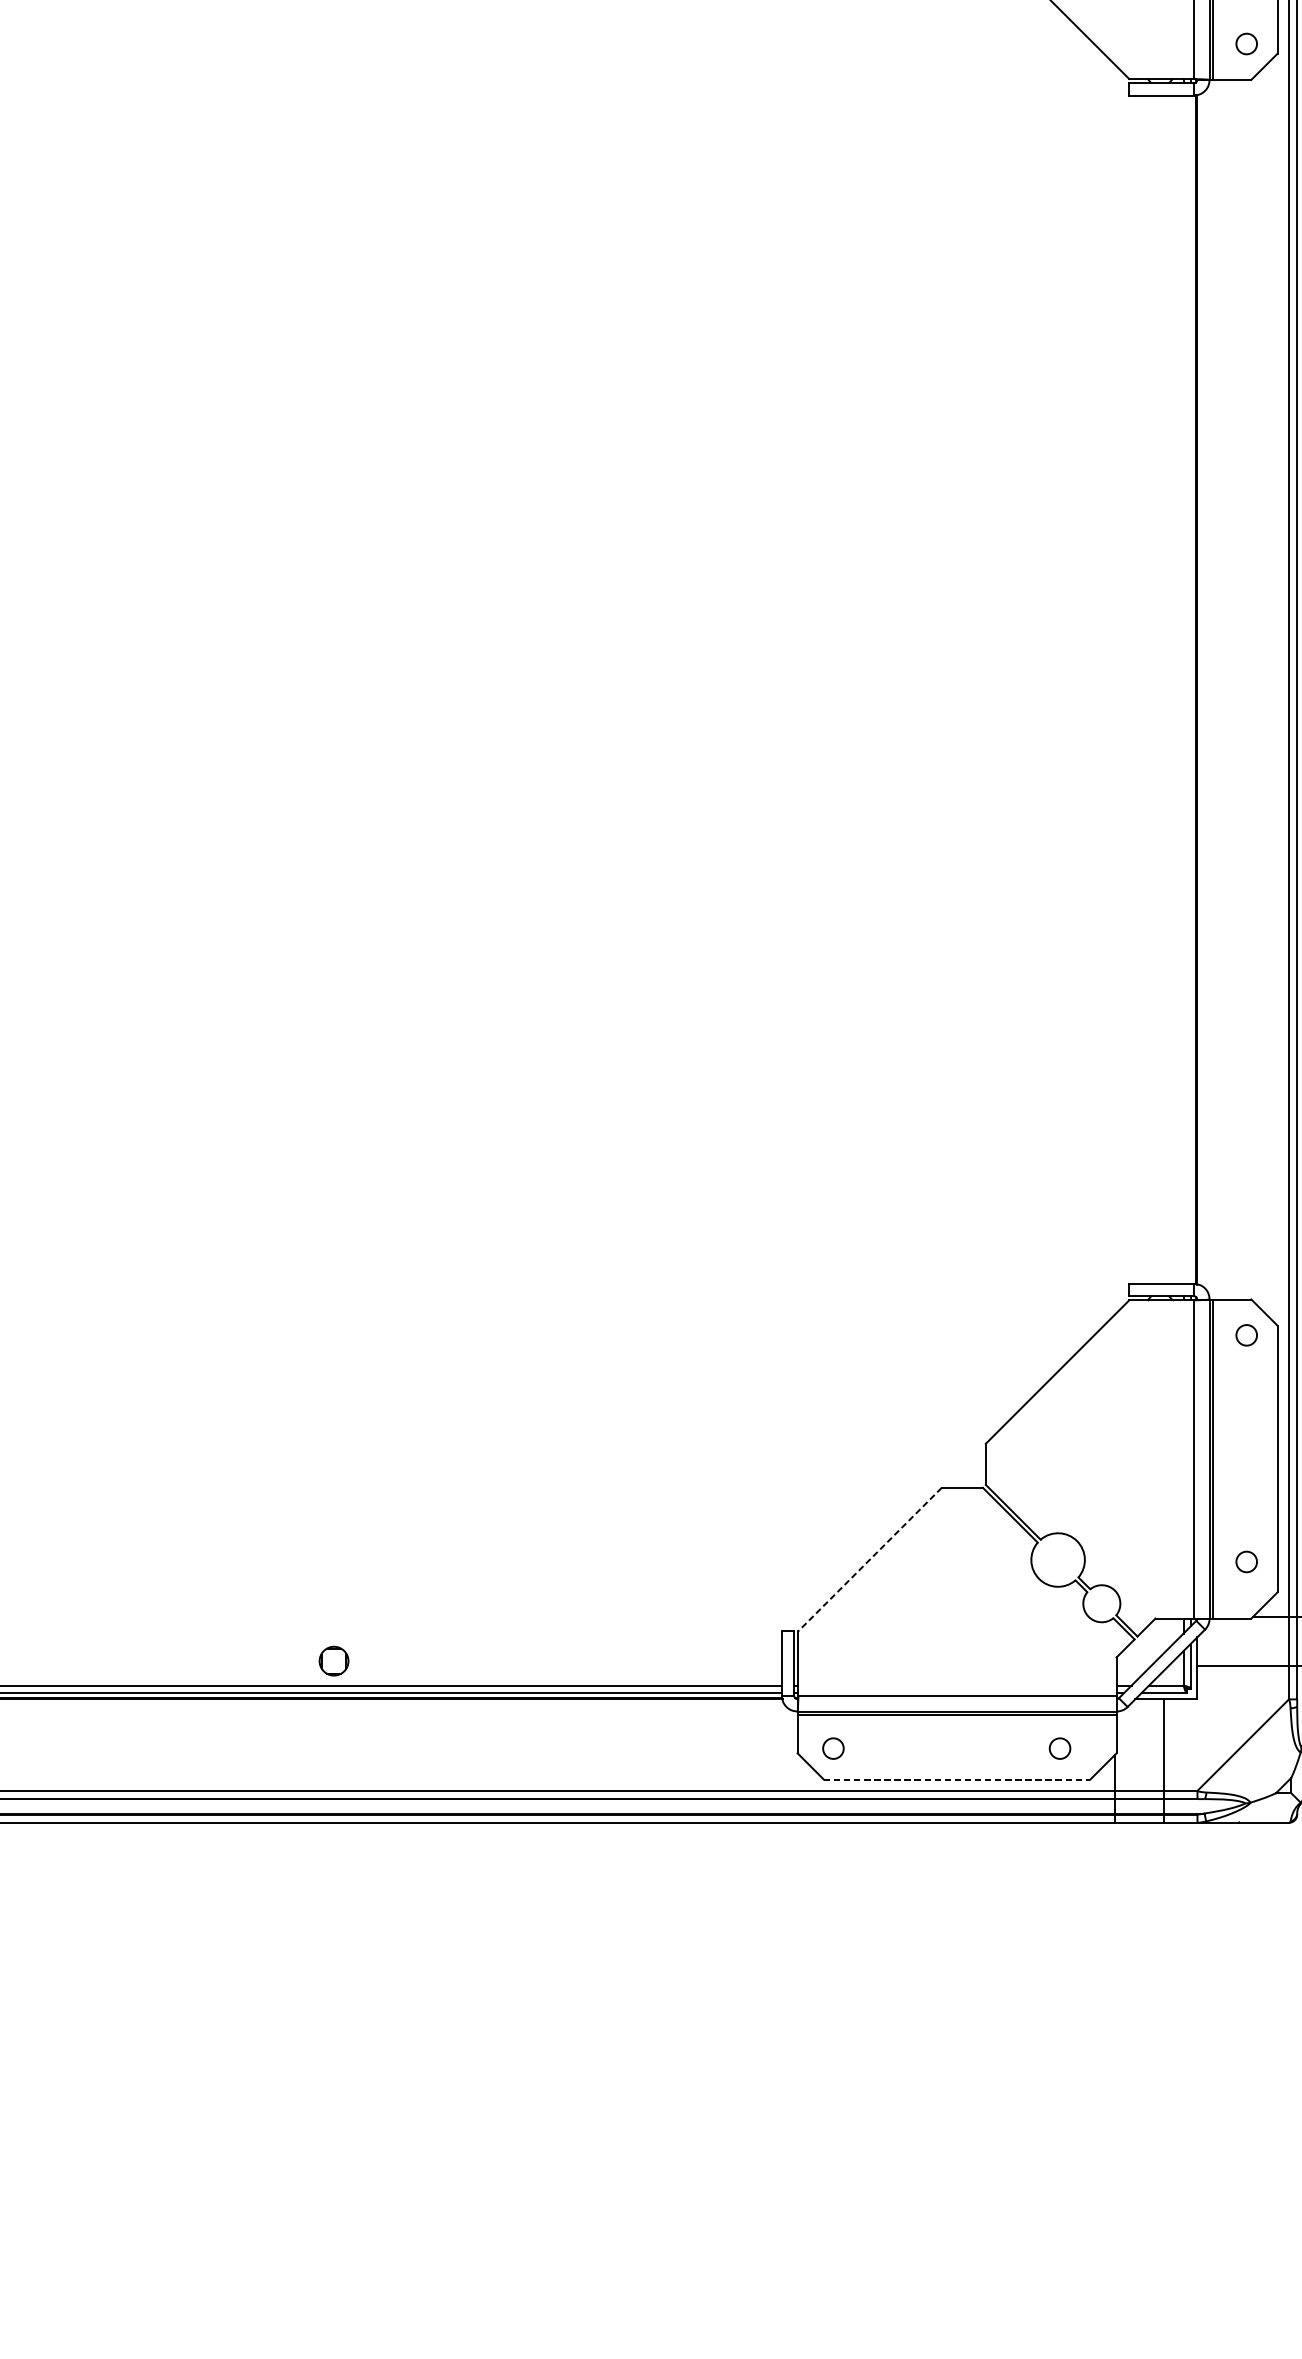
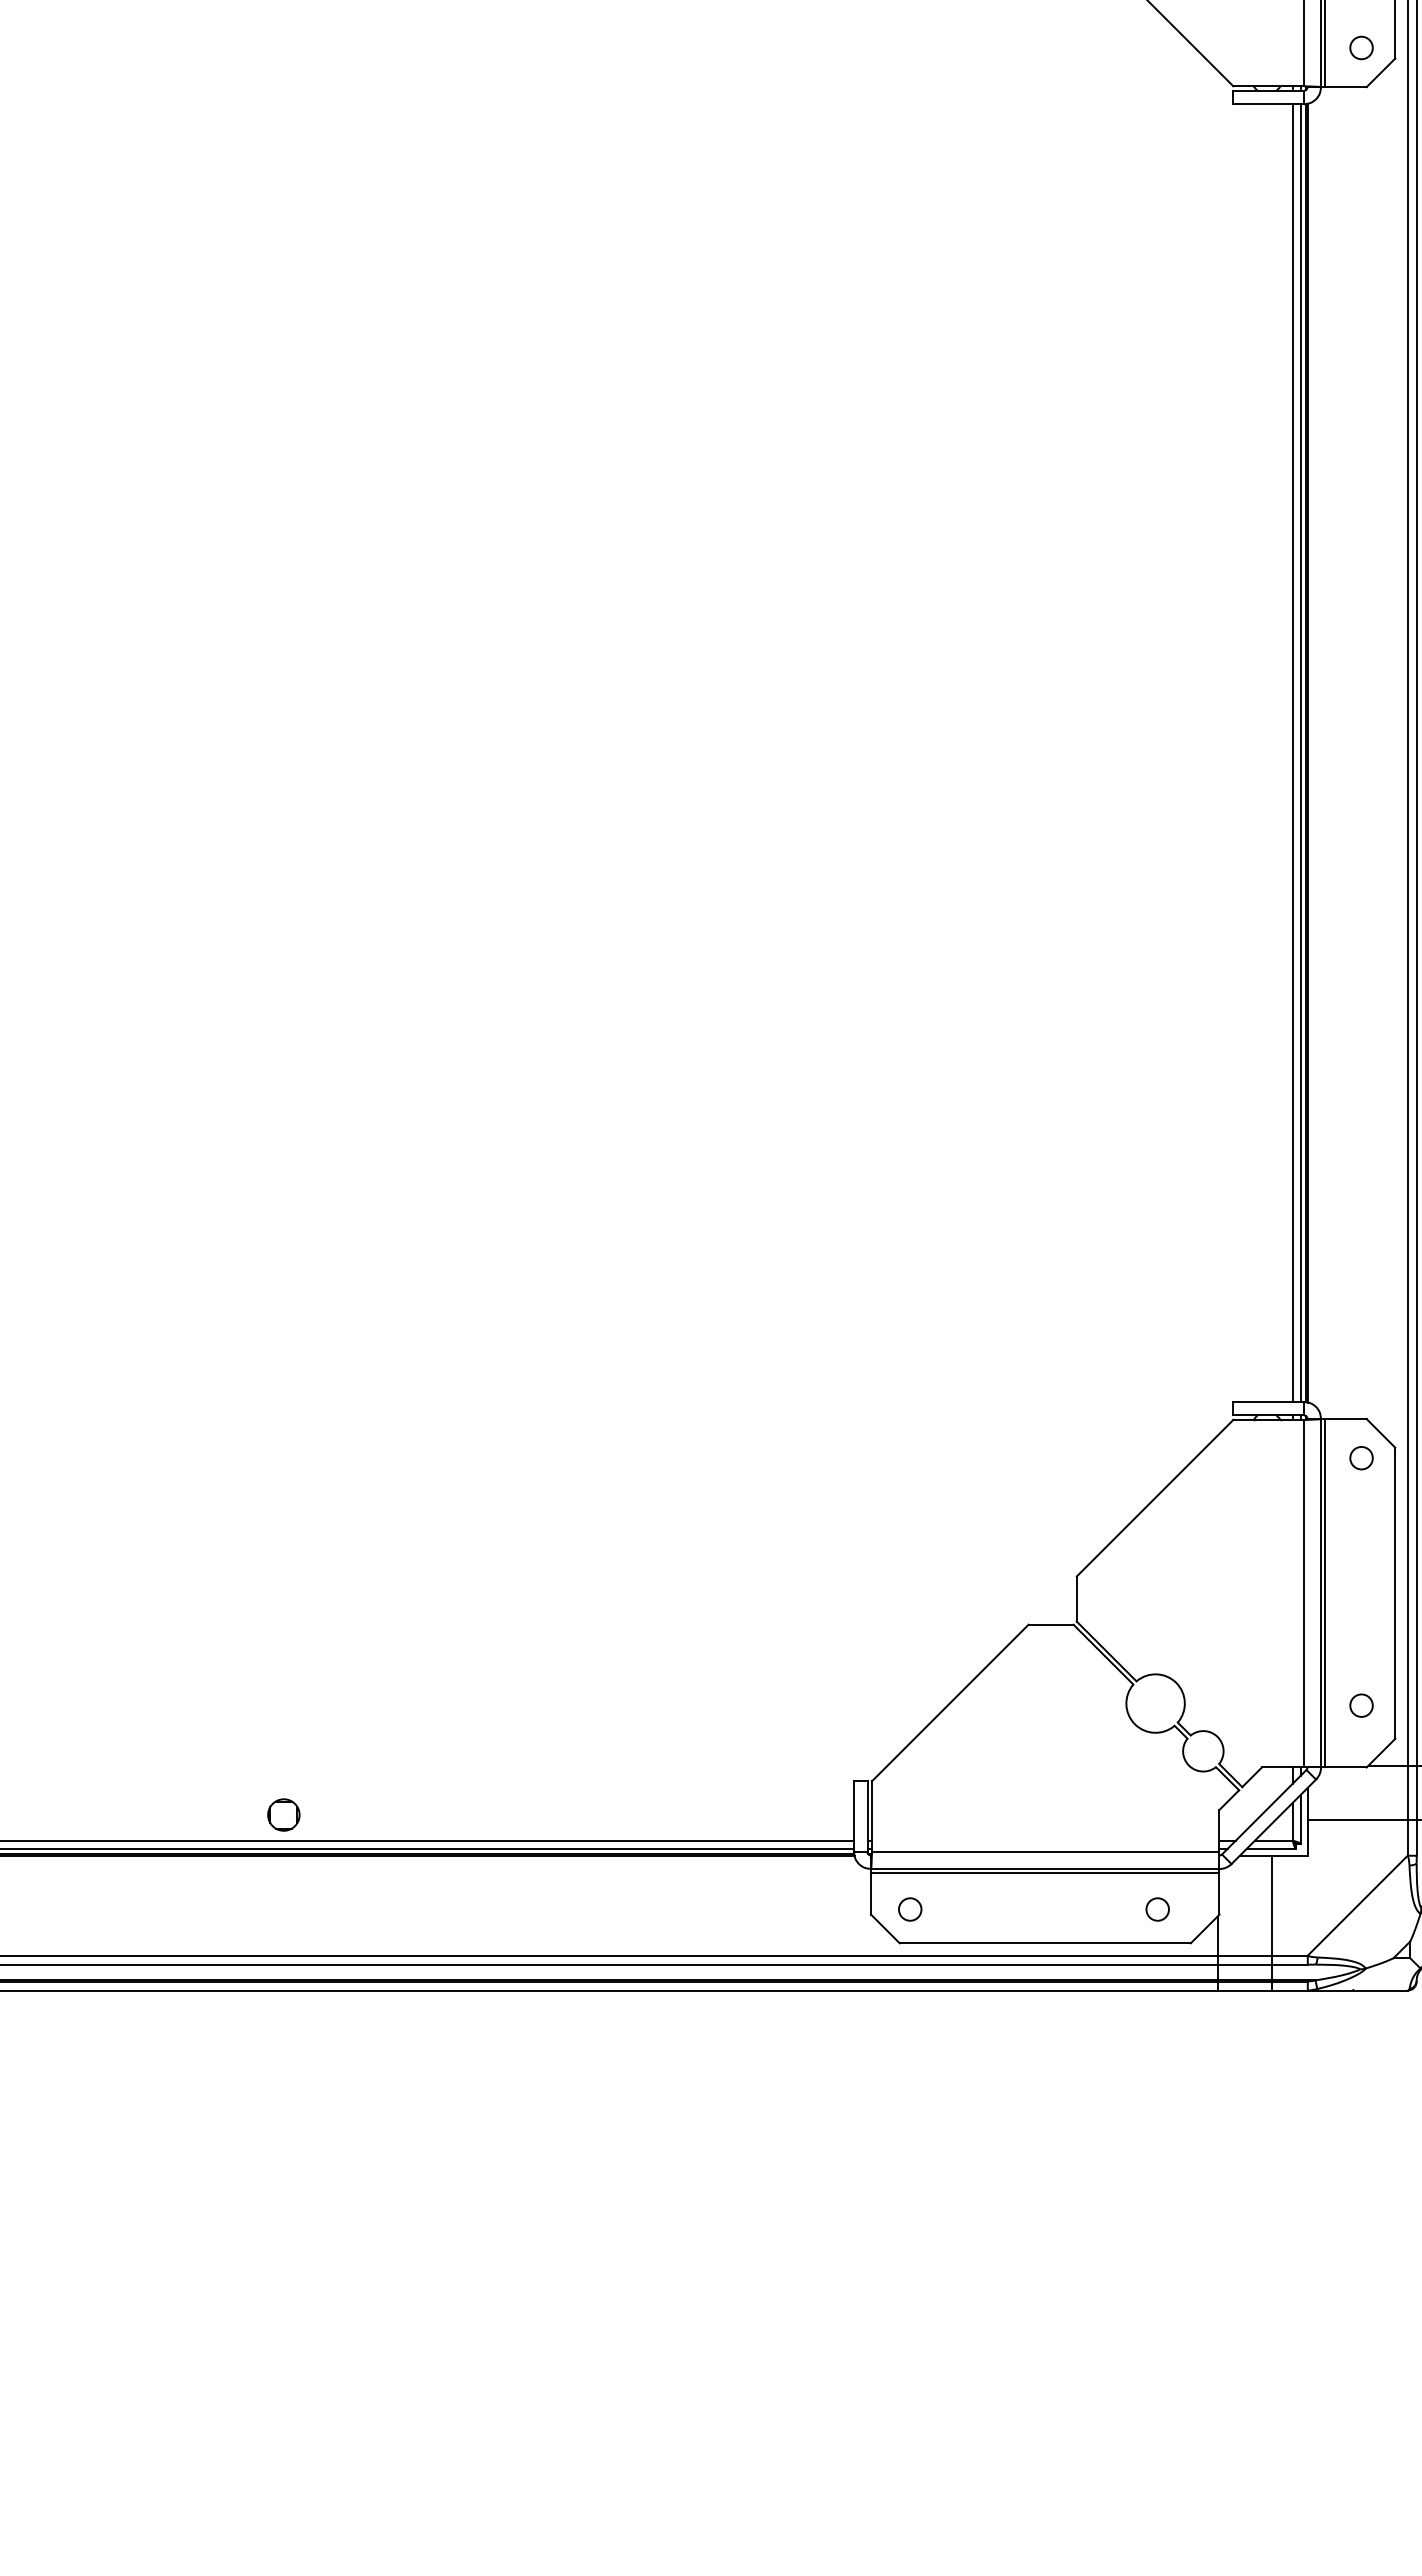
line: (1183, 689) -> (1292, 752), added
line: (1190, 689) -> (1300, 752), added
line: (870, 1559) -> (950, 1703), dashed -> solid
part: (333, 1660) -> (283, 1814), moved
line: (957, 1779) -> (1045, 1943), dashed -> solid

